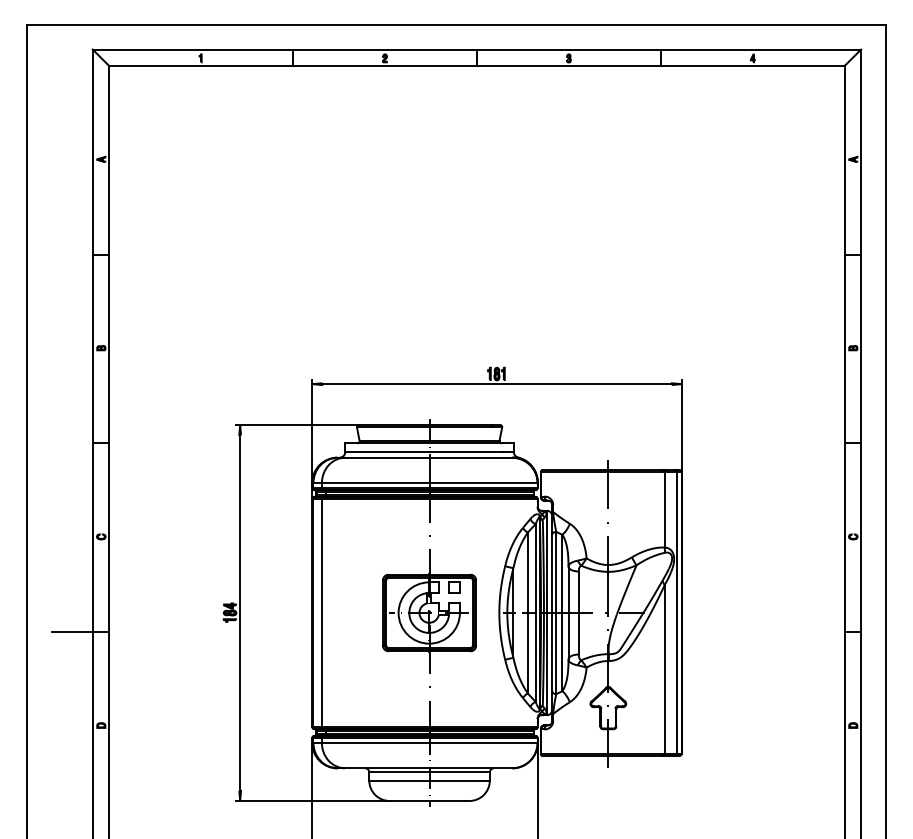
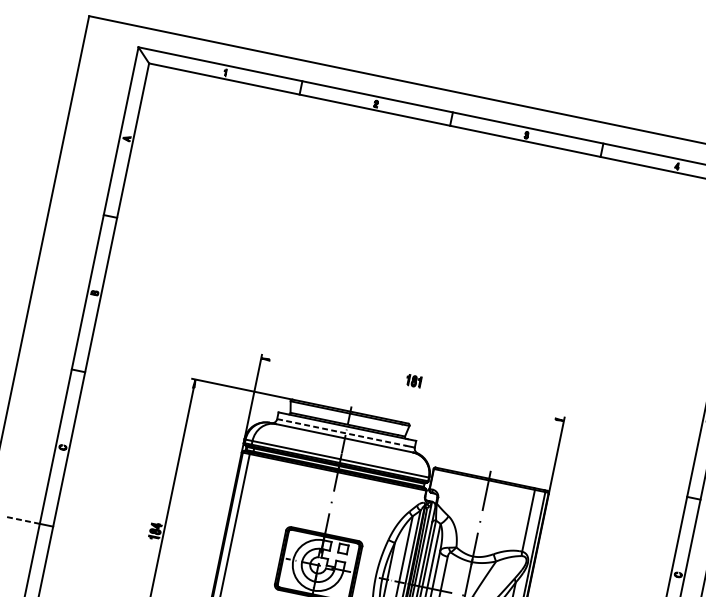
line: (496, 384) -> (412, 389), removed
line: (424, 451) -> (341, 432), solid -> dashed
line: (71, 631) -> (22, 519), solid -> dashed

